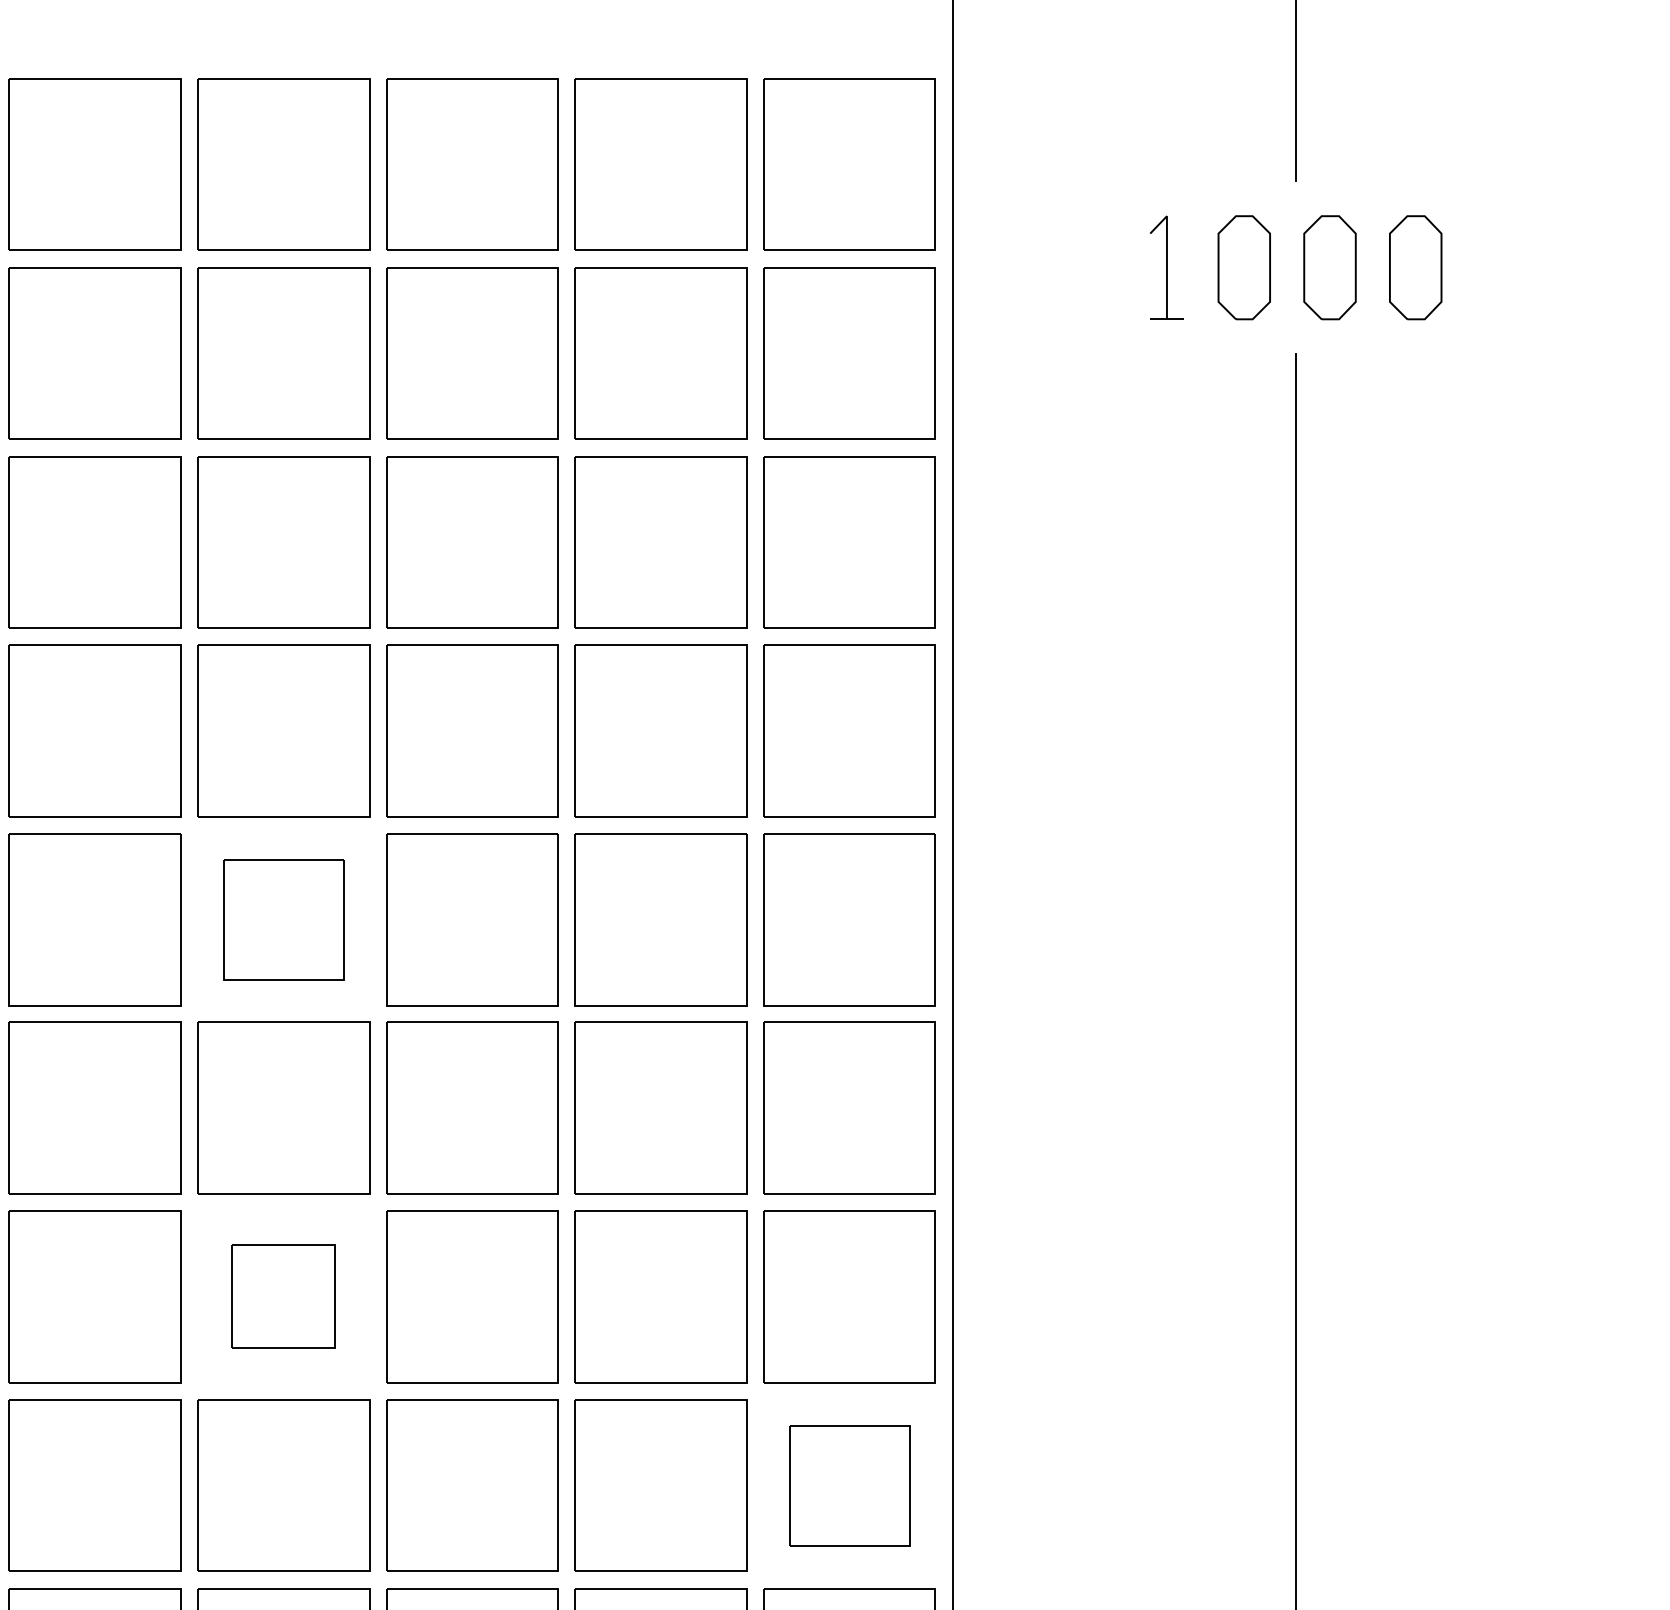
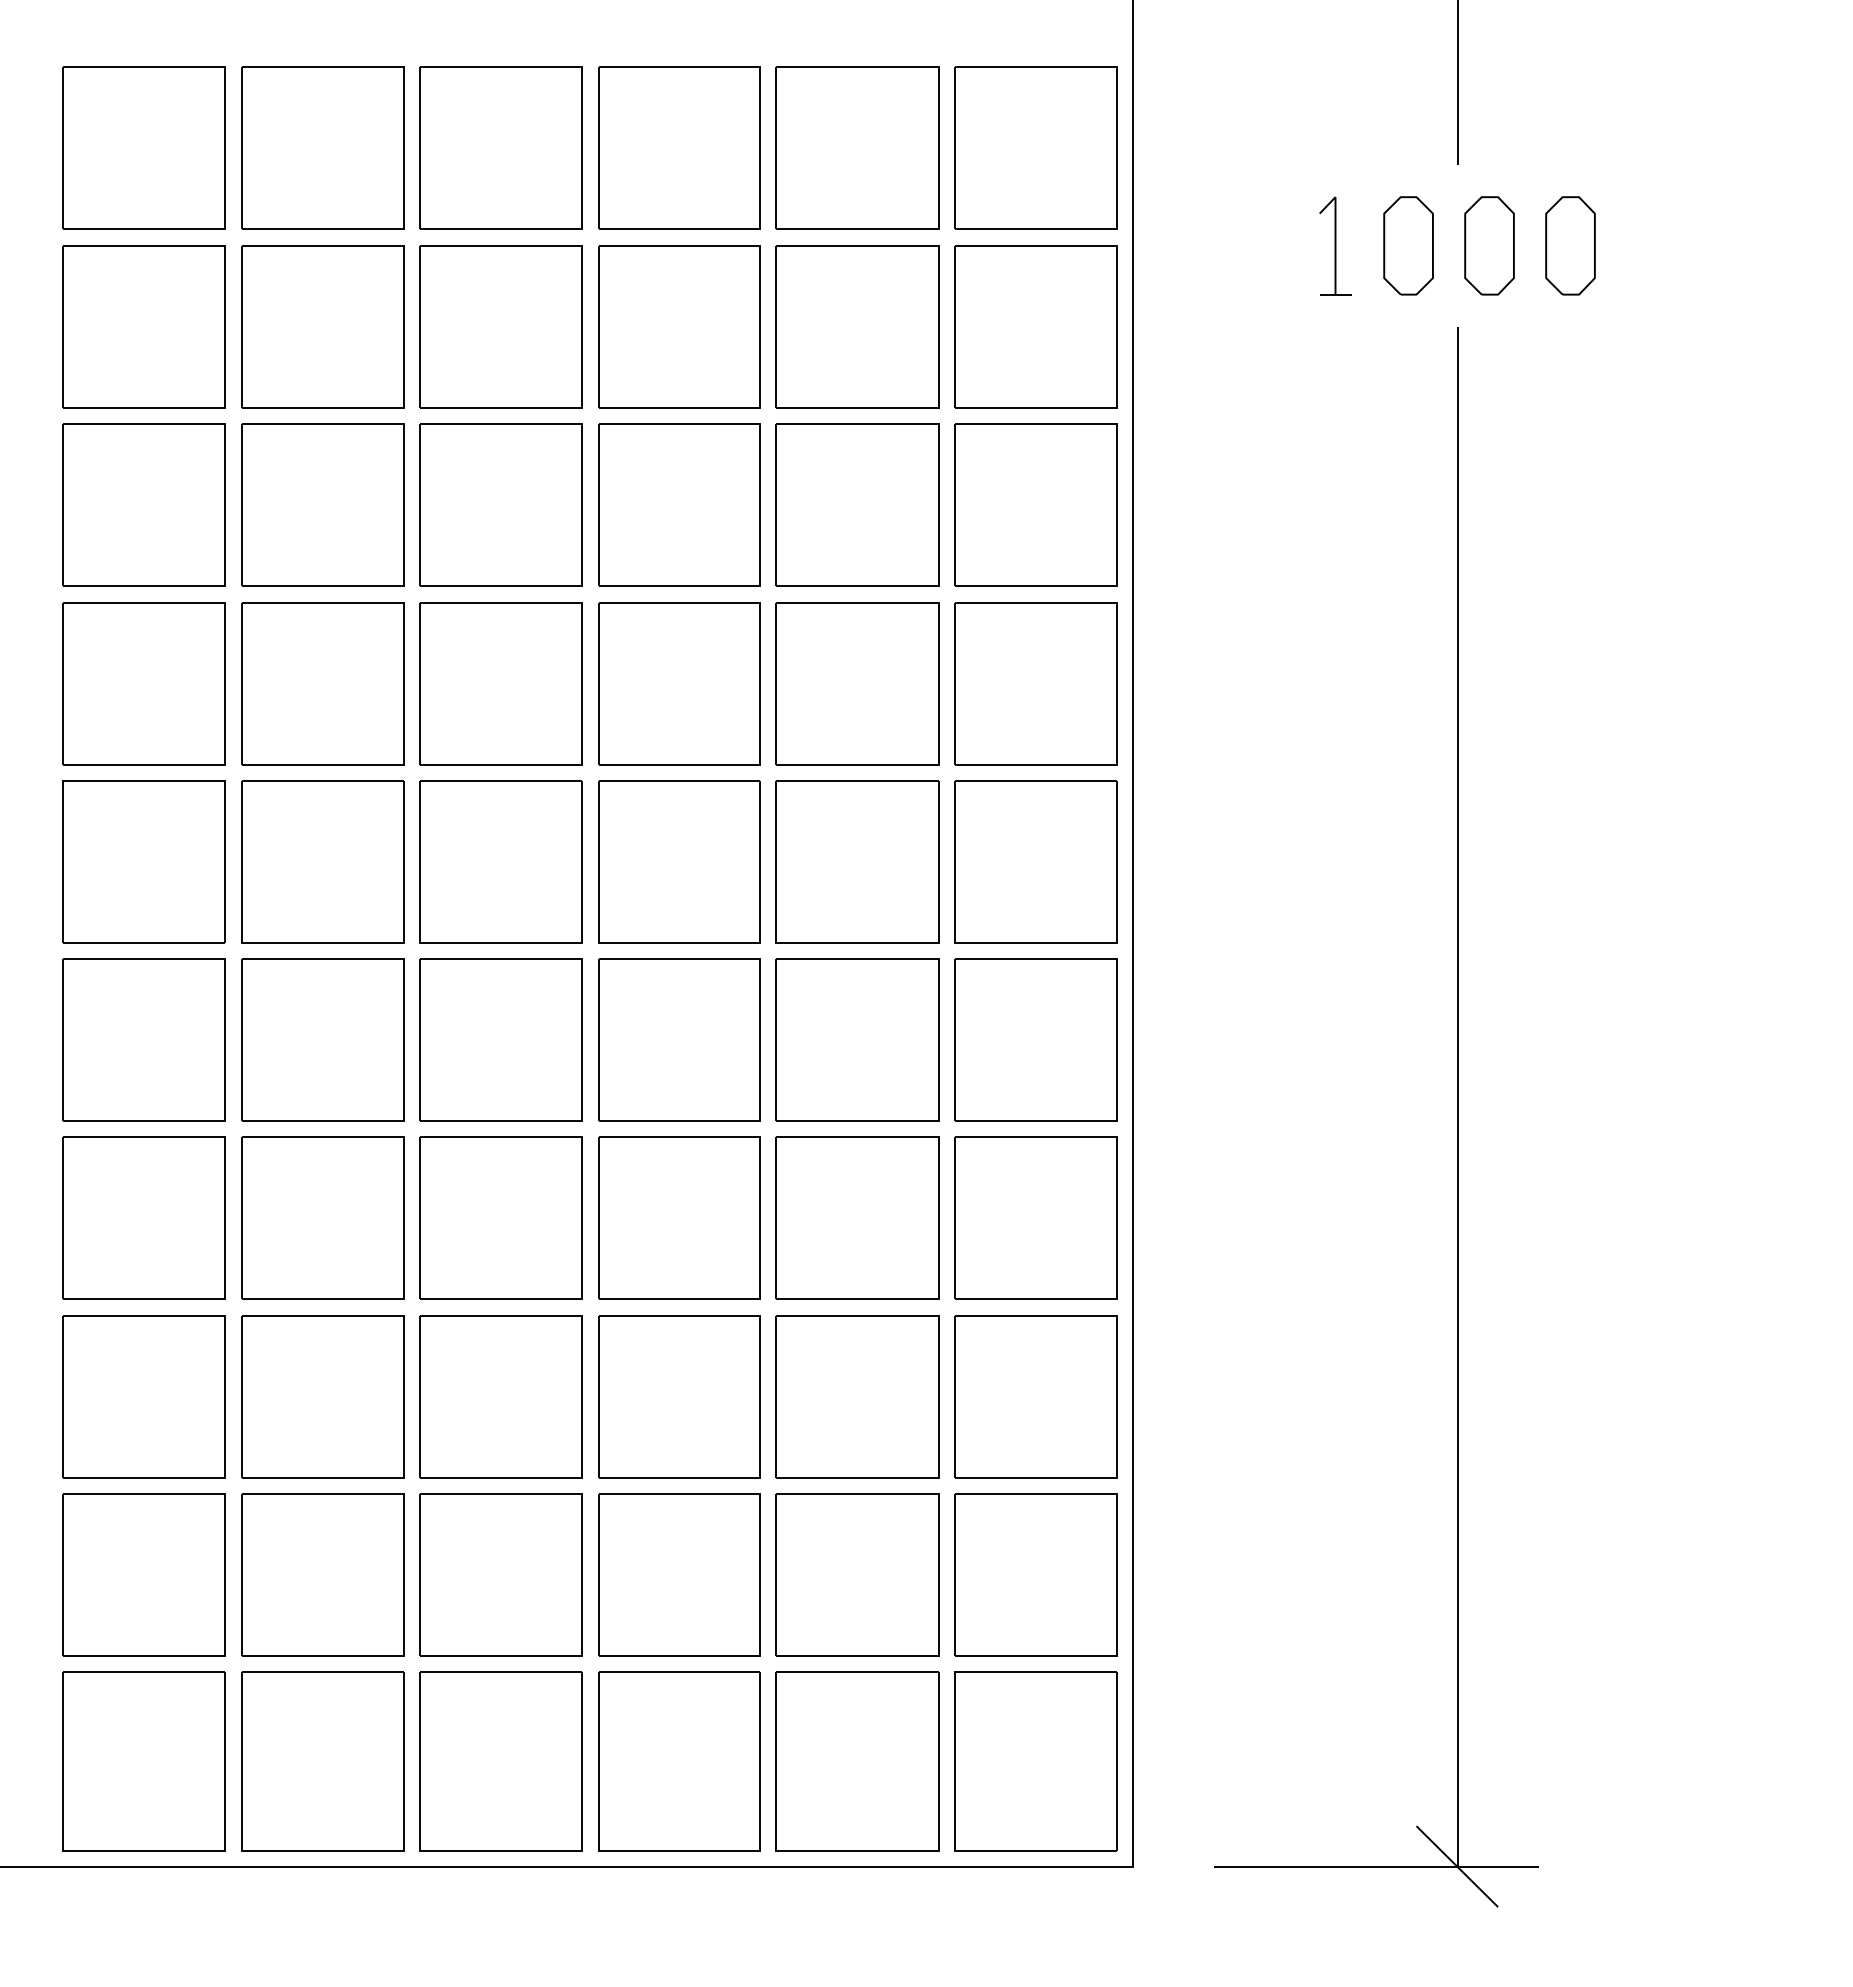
part: (283, 919) -> (500, 861), size x1.43
part: (283, 1296) -> (500, 1217), size x1.67
part: (849, 1485) -> (1035, 1396), size x1.43

